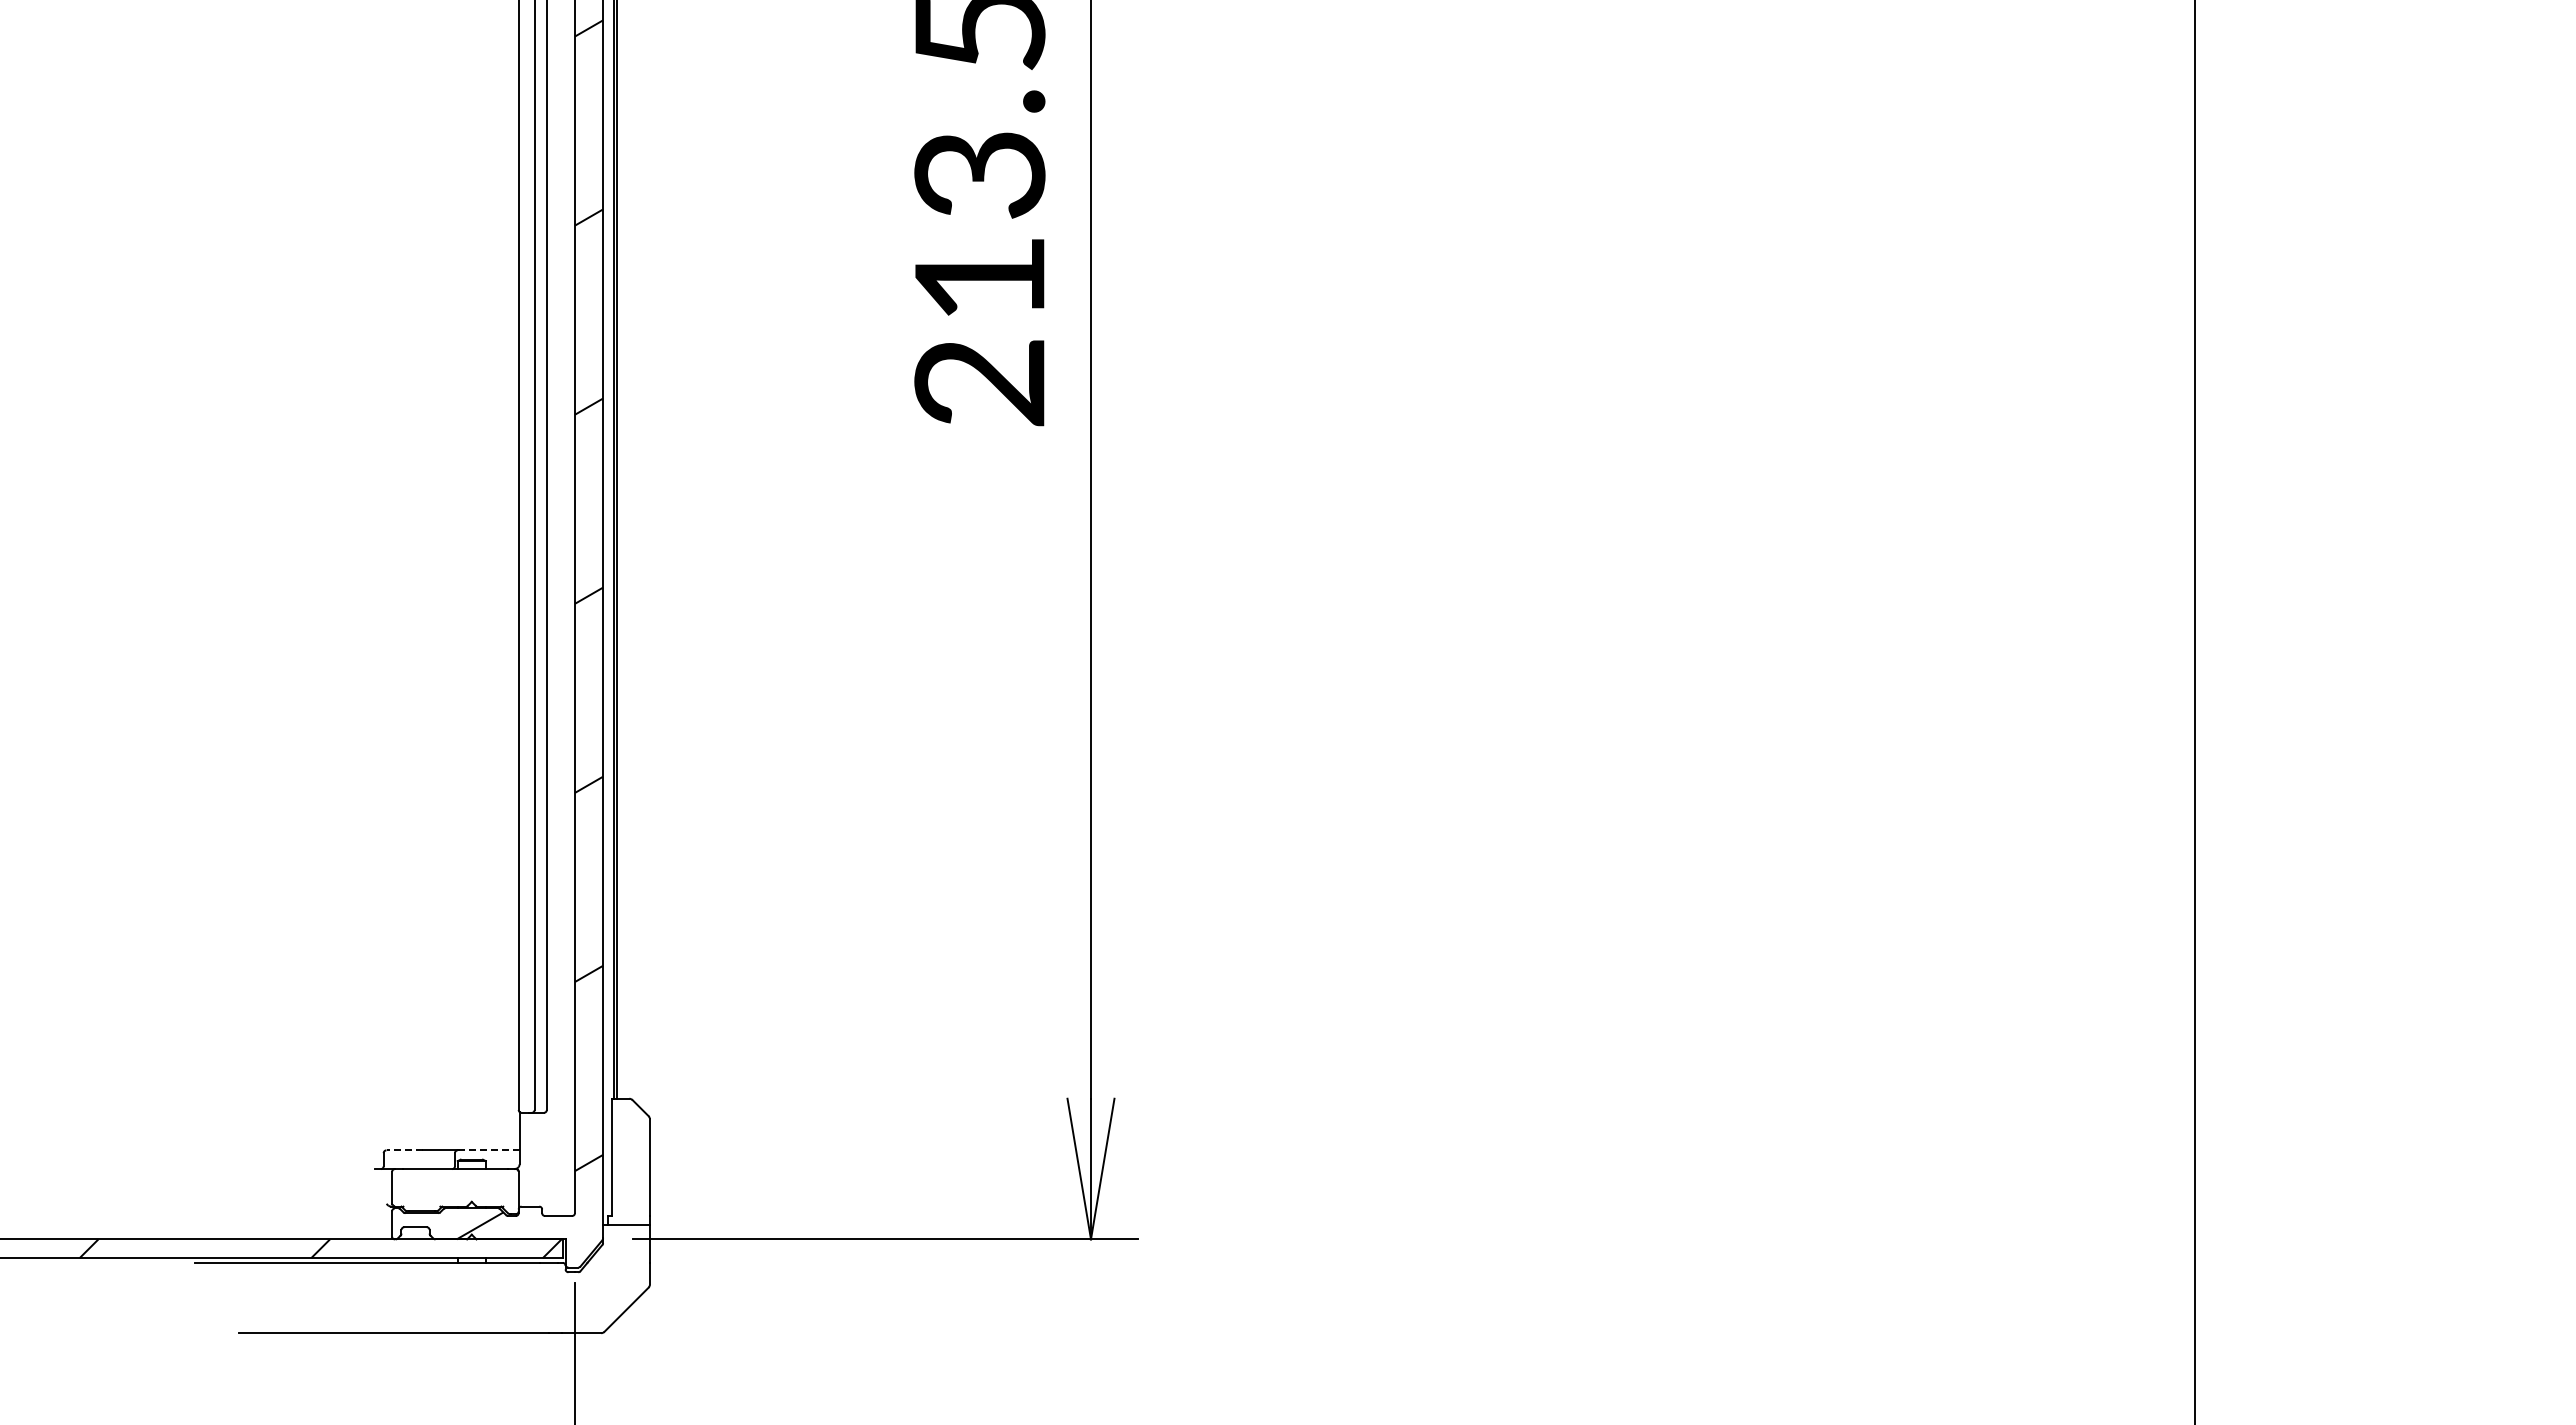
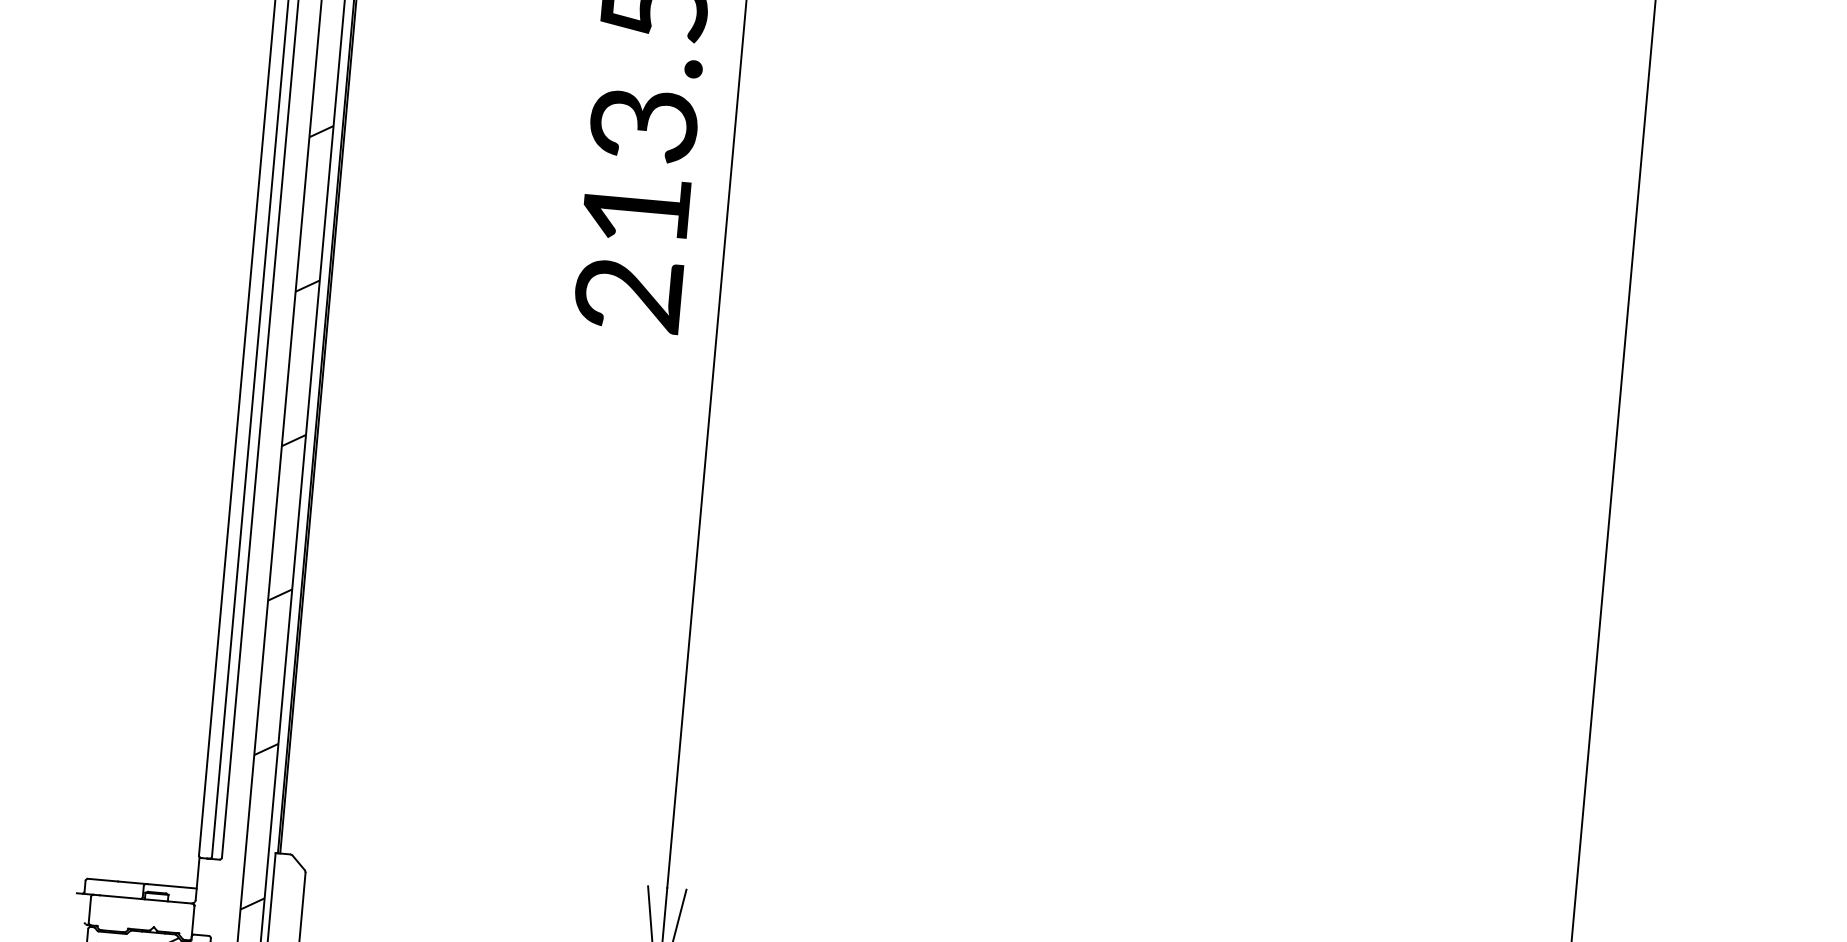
line: (404, 1150) -> (102, 880), dashed -> solid
line: (488, 1150) -> (171, 886), dashed -> solid

